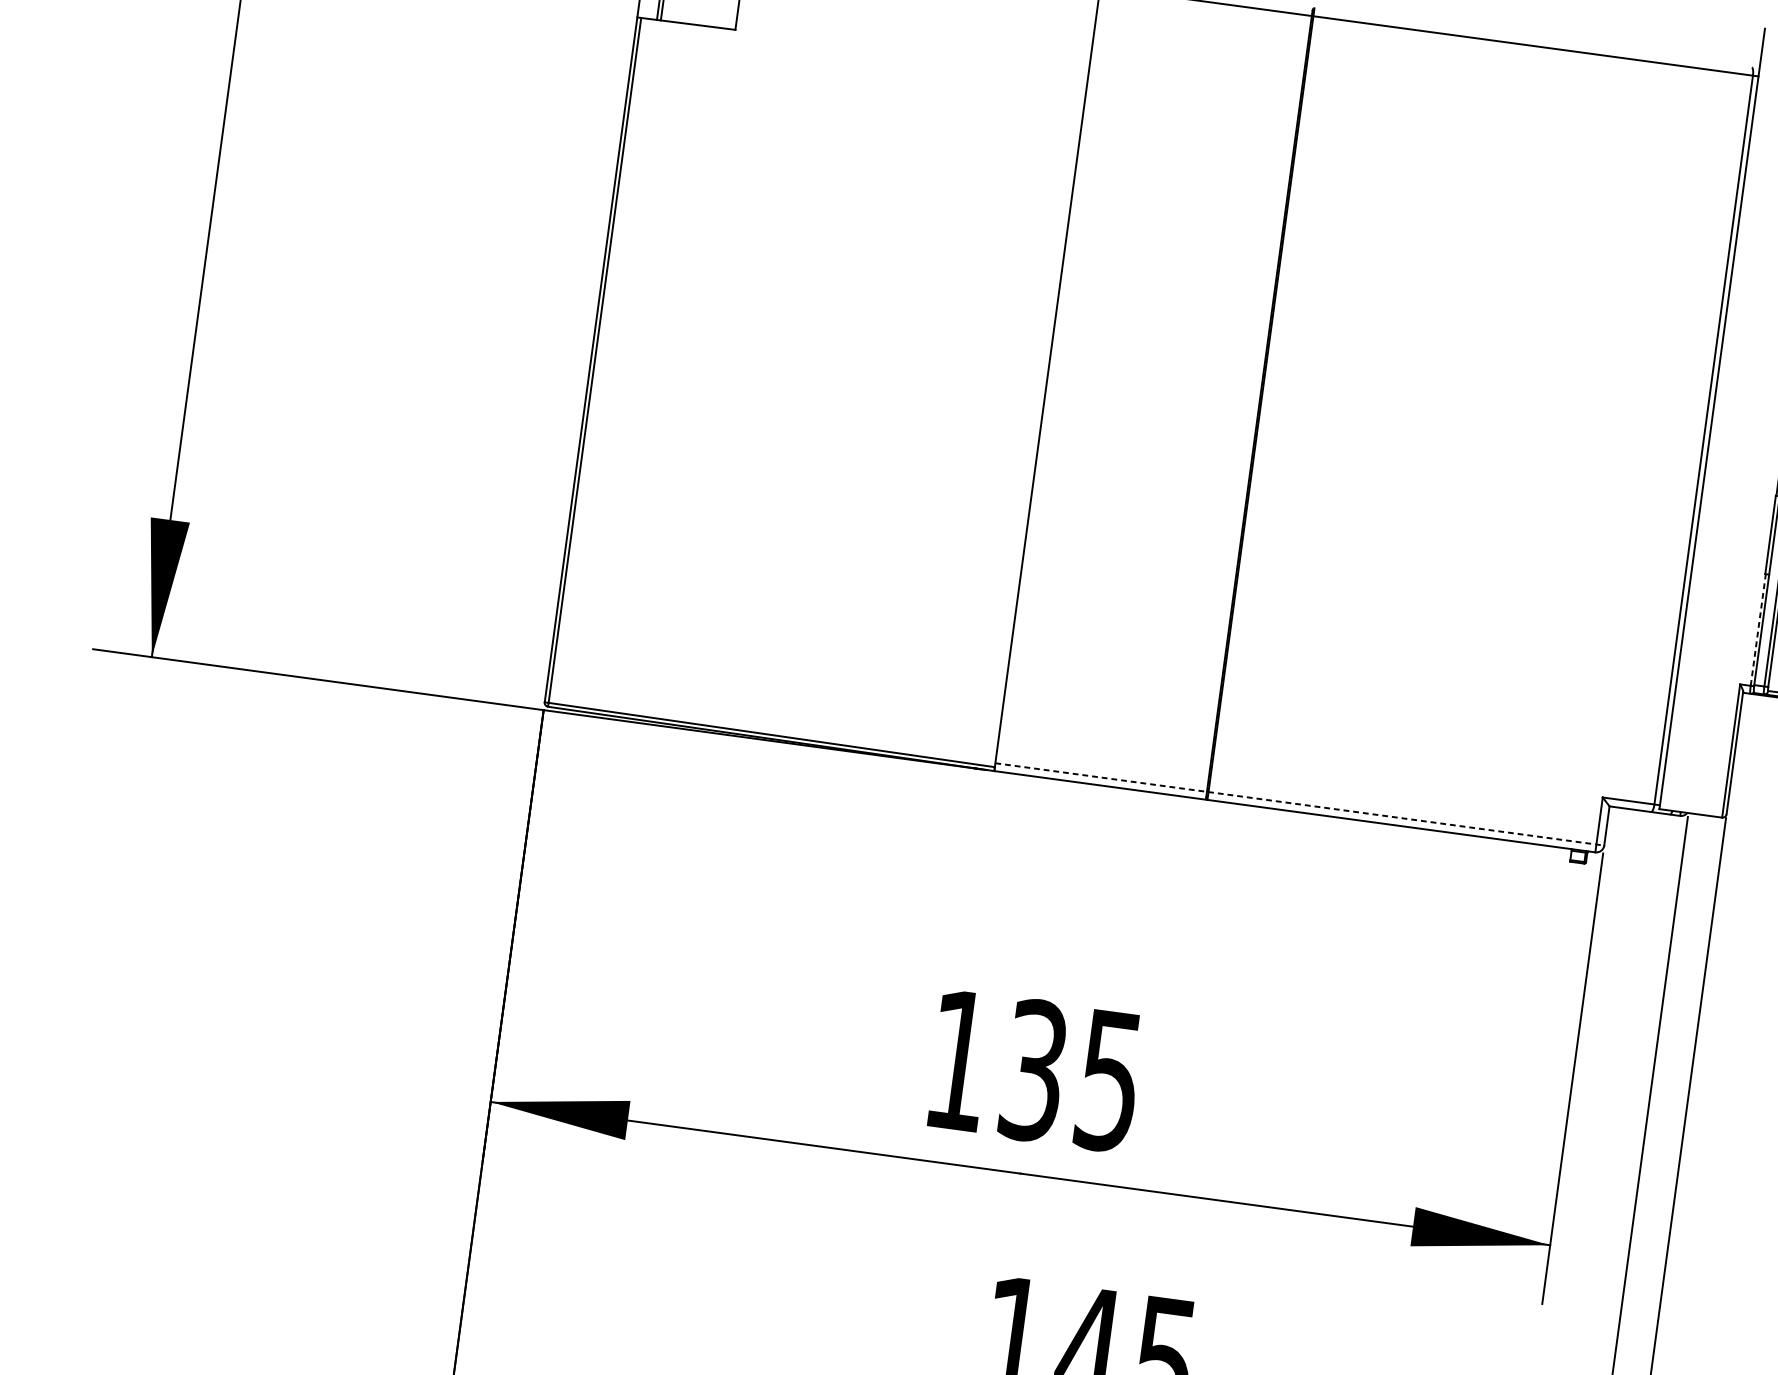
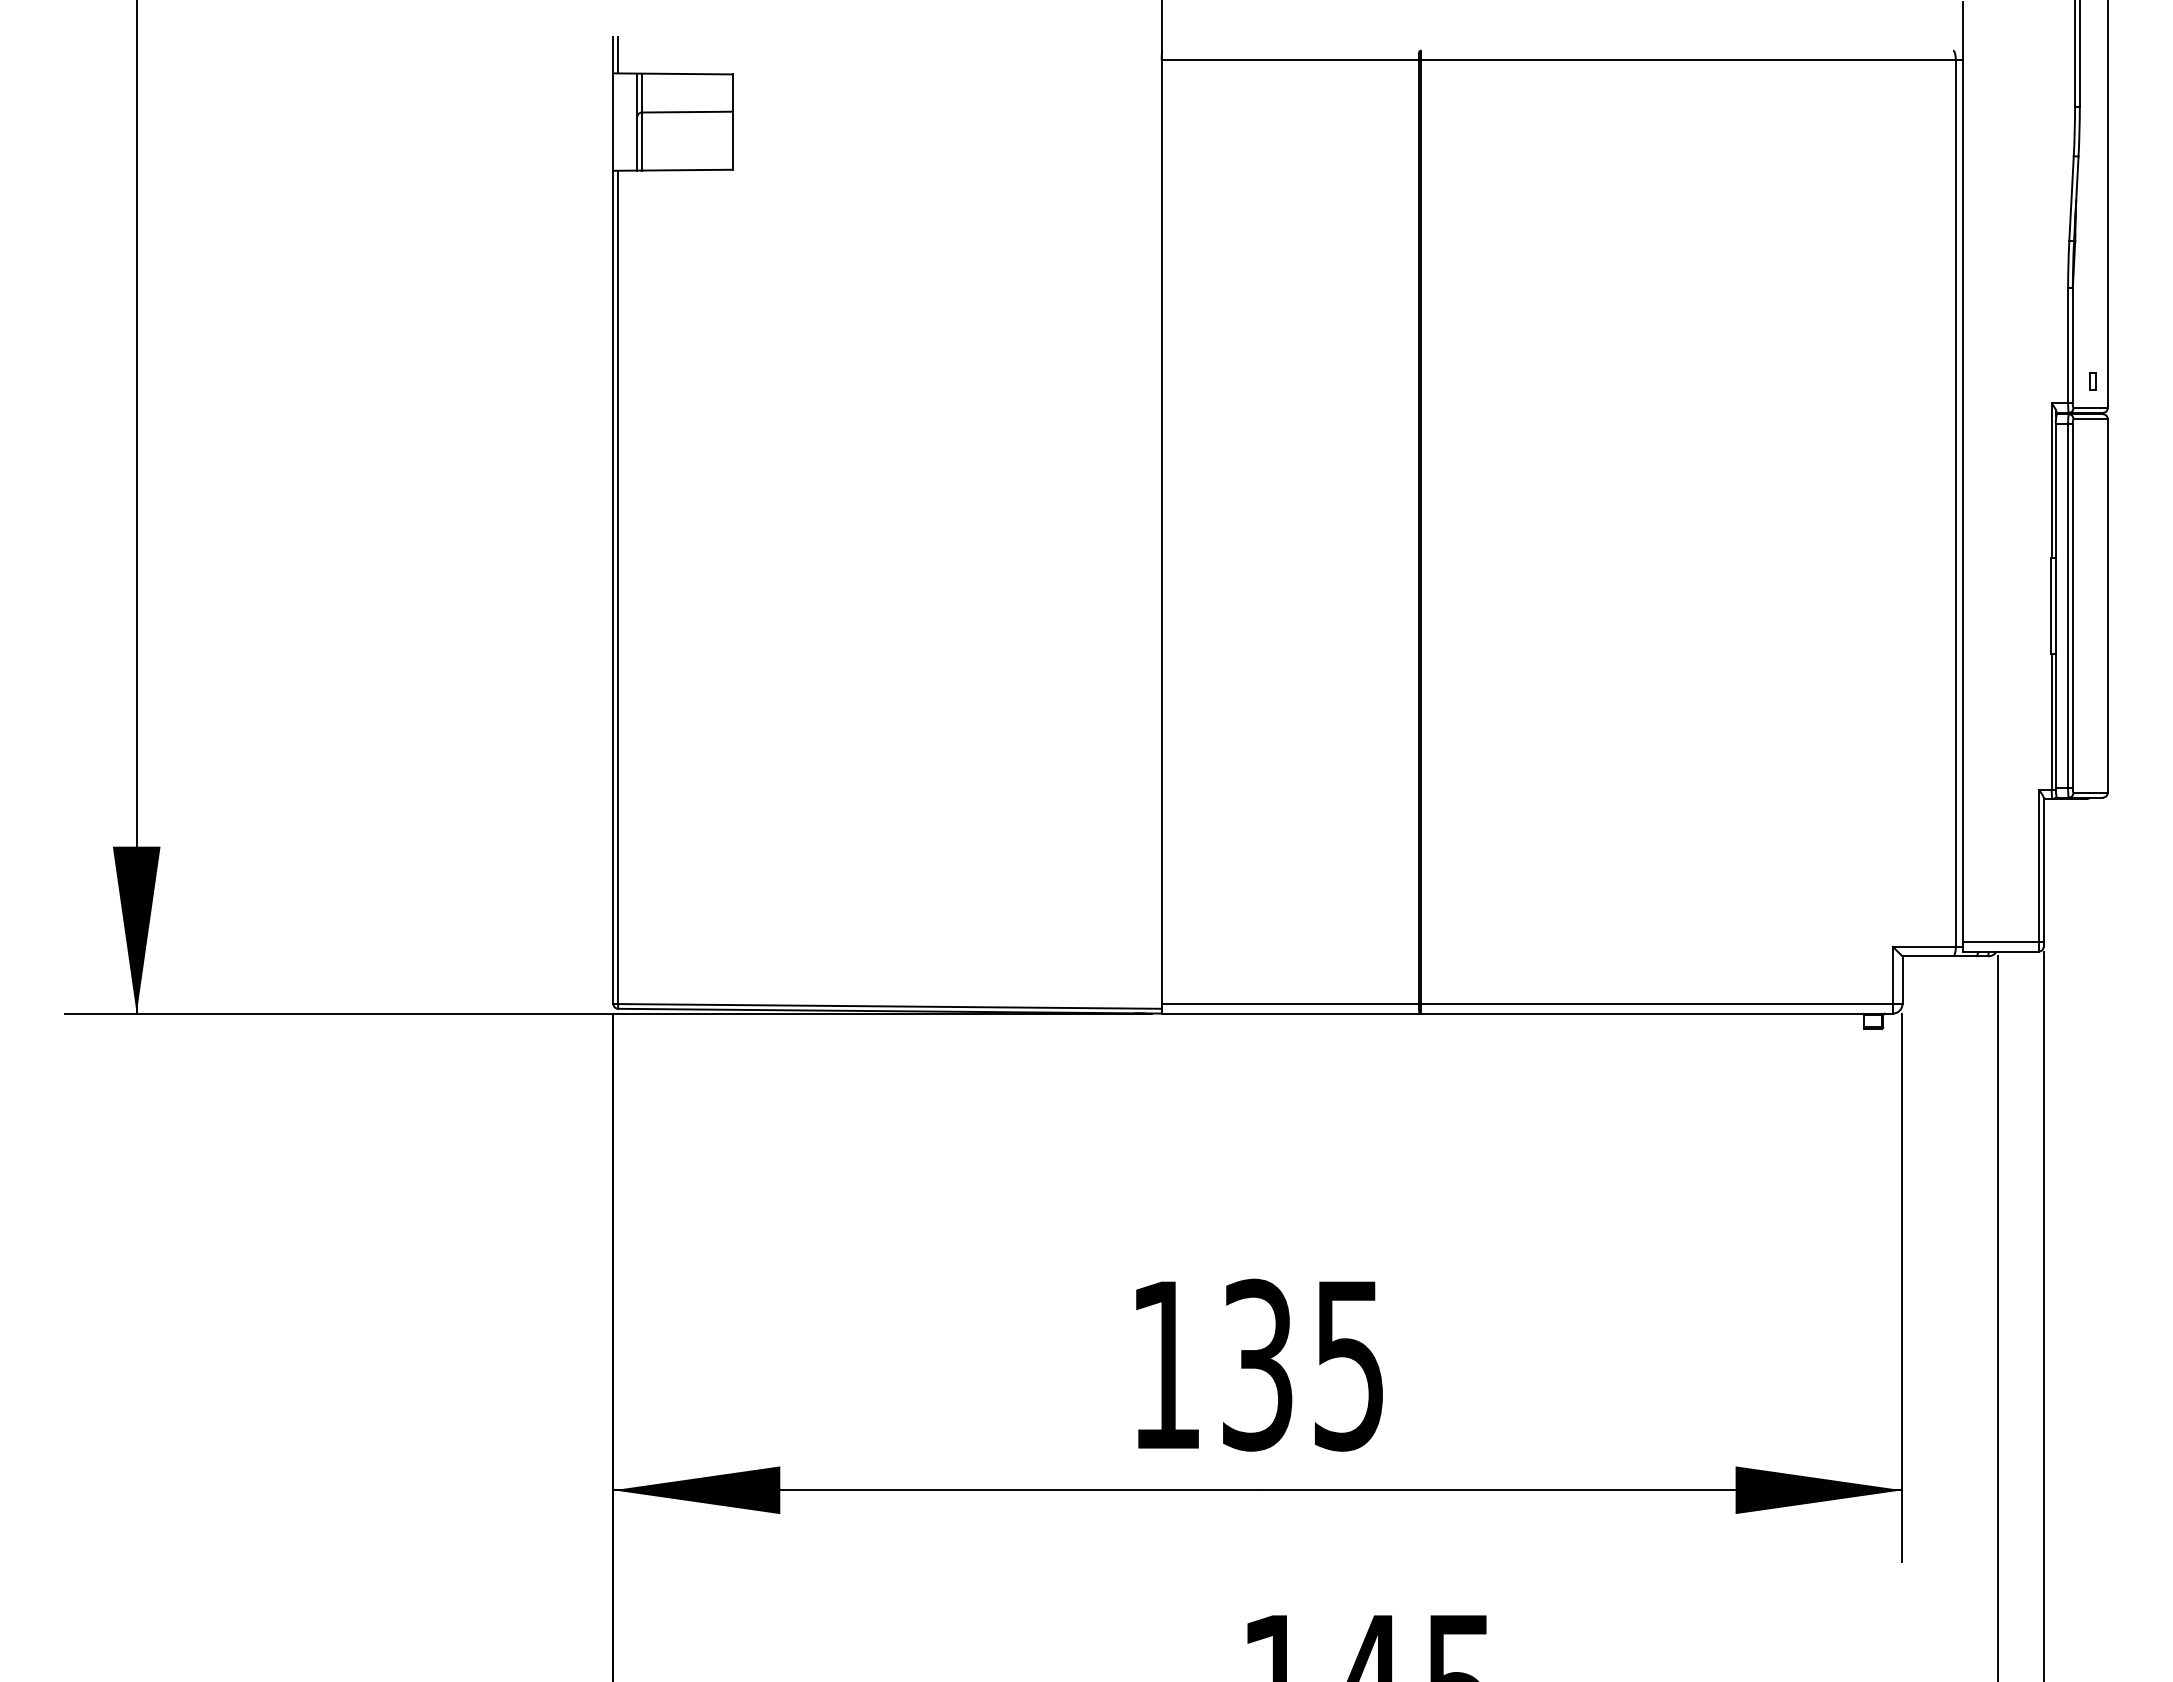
line: (1758, 629) -> (2051, 721), dashed -> solid
line: (1300, 804) -> (1532, 1004), dashed -> solid
line: (1693, 806) -> (2002, 942), added

